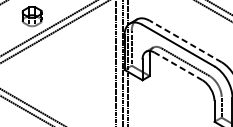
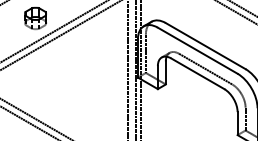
line: (185, 40) -> (205, 45), dashed -> solid
line: (178, 66) -> (197, 73), dashed -> solid

